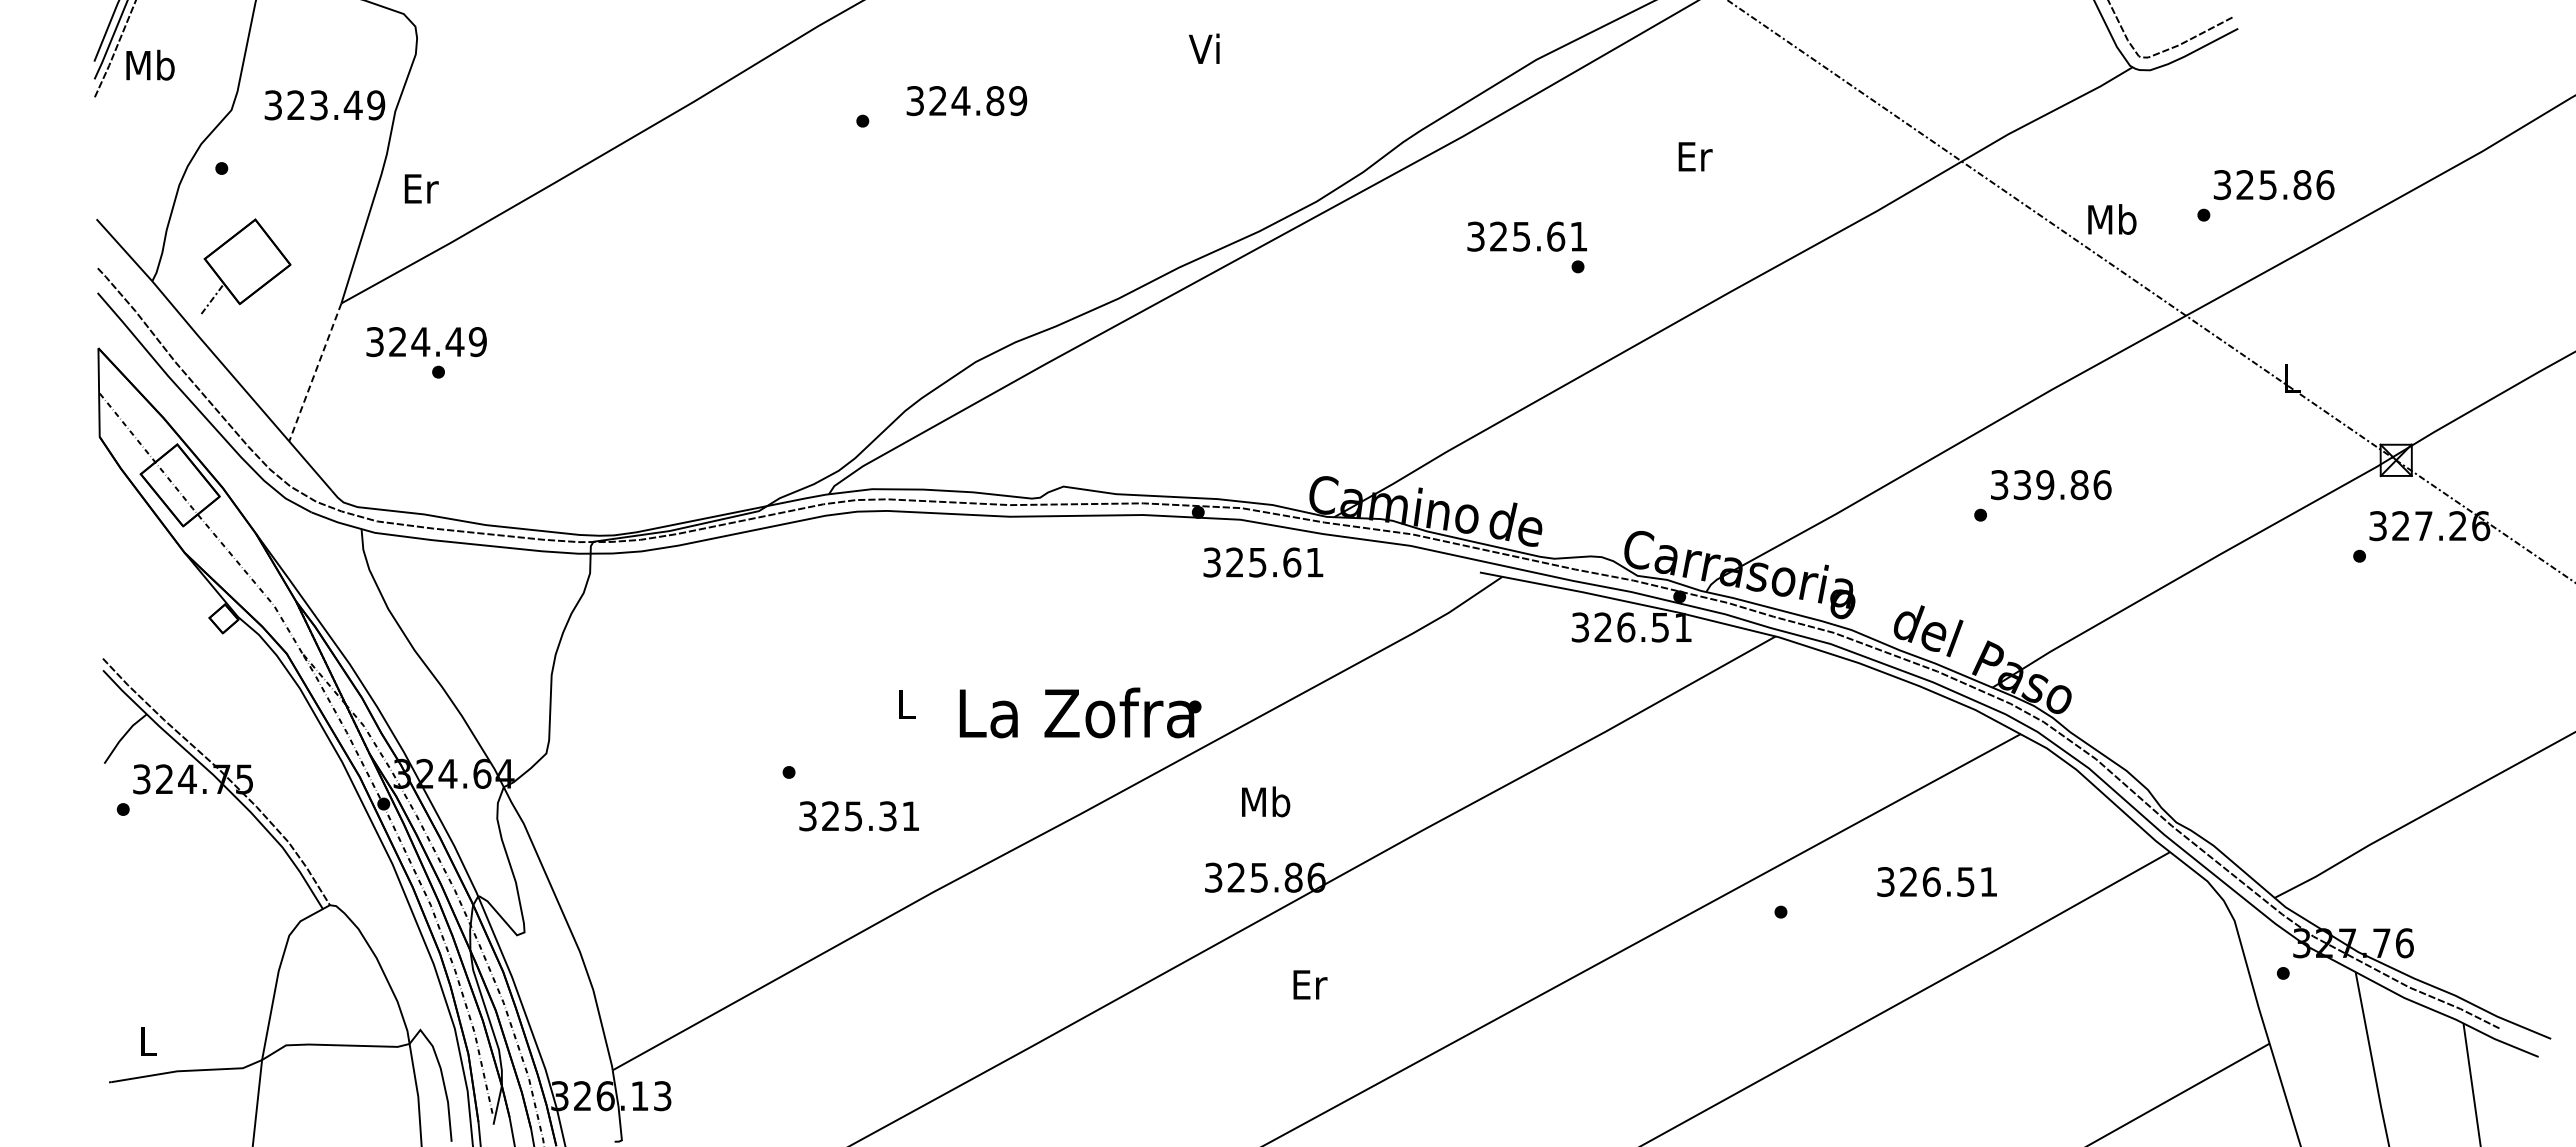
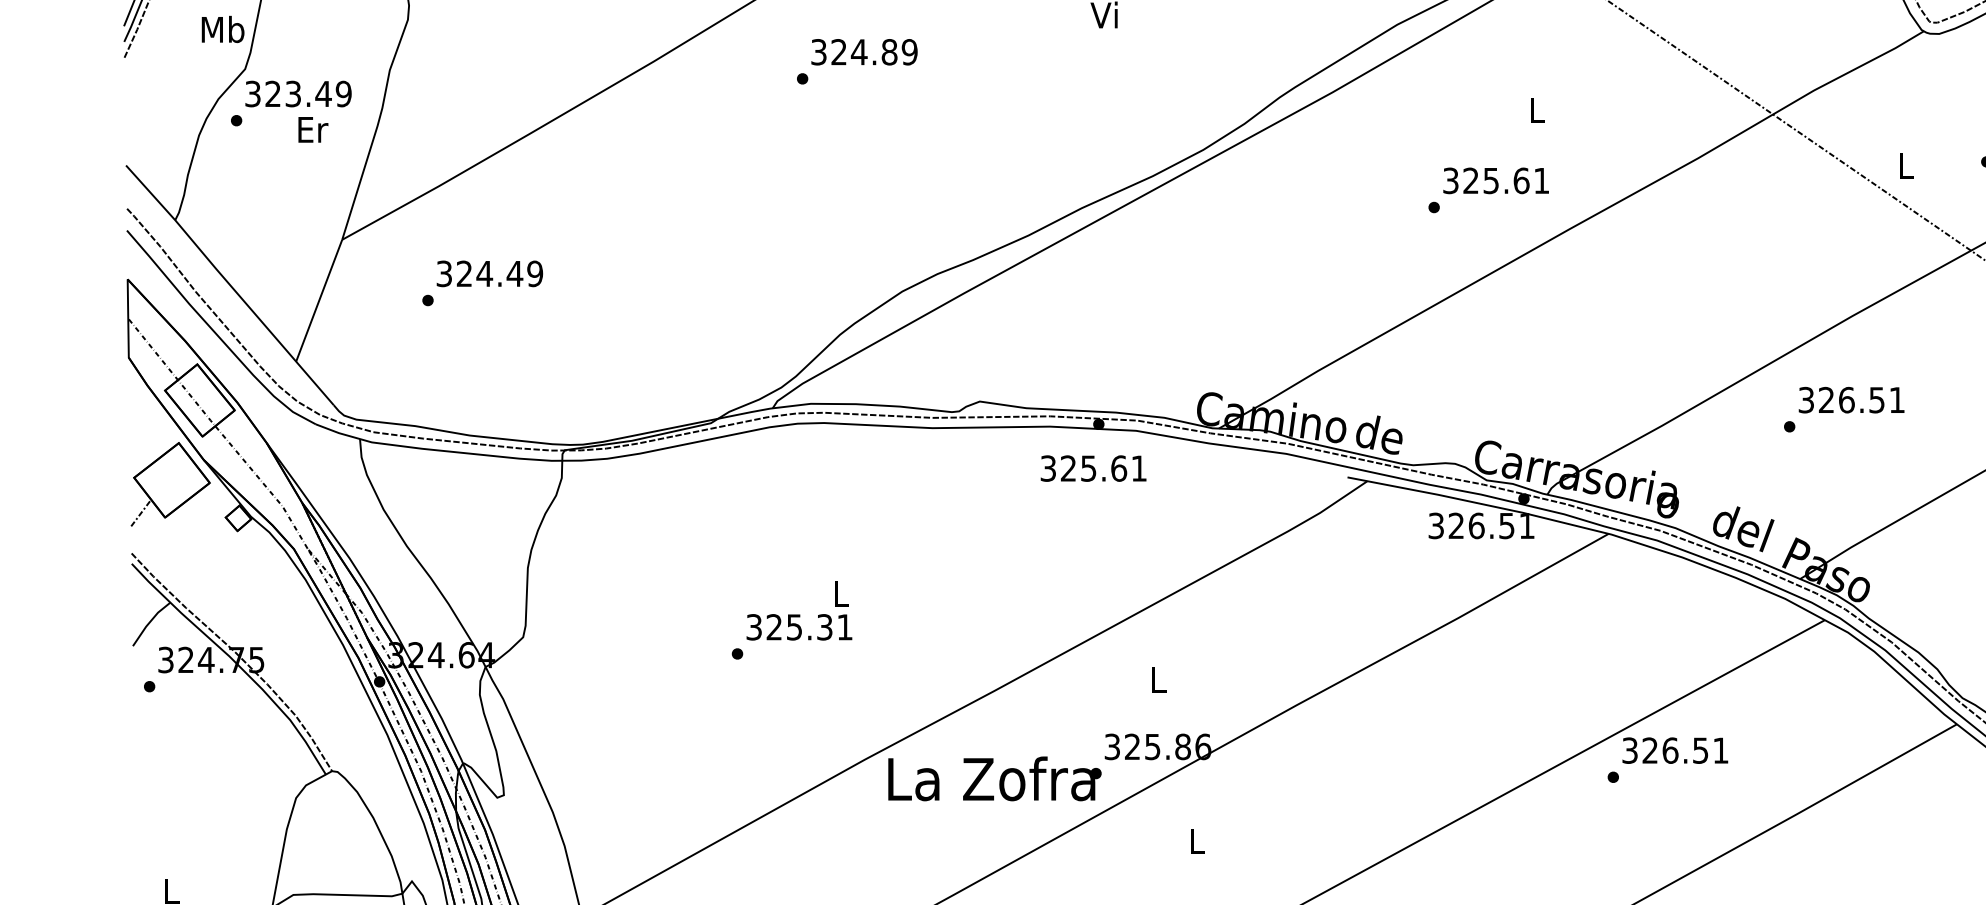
text: (150, 64) -> (223, 28), moved
text: (966, 101) -> (864, 52), moved
text: (324, 105) -> (298, 94), moved
text: (1695, 156) -> (1537, 110), Er -> L
text: (421, 188) -> (313, 129), moved
text: (2112, 219) -> (1906, 165), Mb -> L
text: (1526, 236) -> (1495, 180), moved
part: (246, 266) -> (170, 484), moved
text: (426, 342) -> (489, 274), moved
line: (315, 372) -> (319, 300), dashed -> solid
text: (2062, 485) -> (1861, 400), 339.86 -> 326.51
text: (1263, 562) -> (1093, 468), moved
text: (1080, 712) -> (994, 778), moved
text: (1266, 801) -> (1159, 679), Mb -> L
text: (858, 816) -> (798, 627), moved
text: (1936, 881) -> (1674, 750), moved
text: (1310, 984) -> (1197, 841), Er -> L

